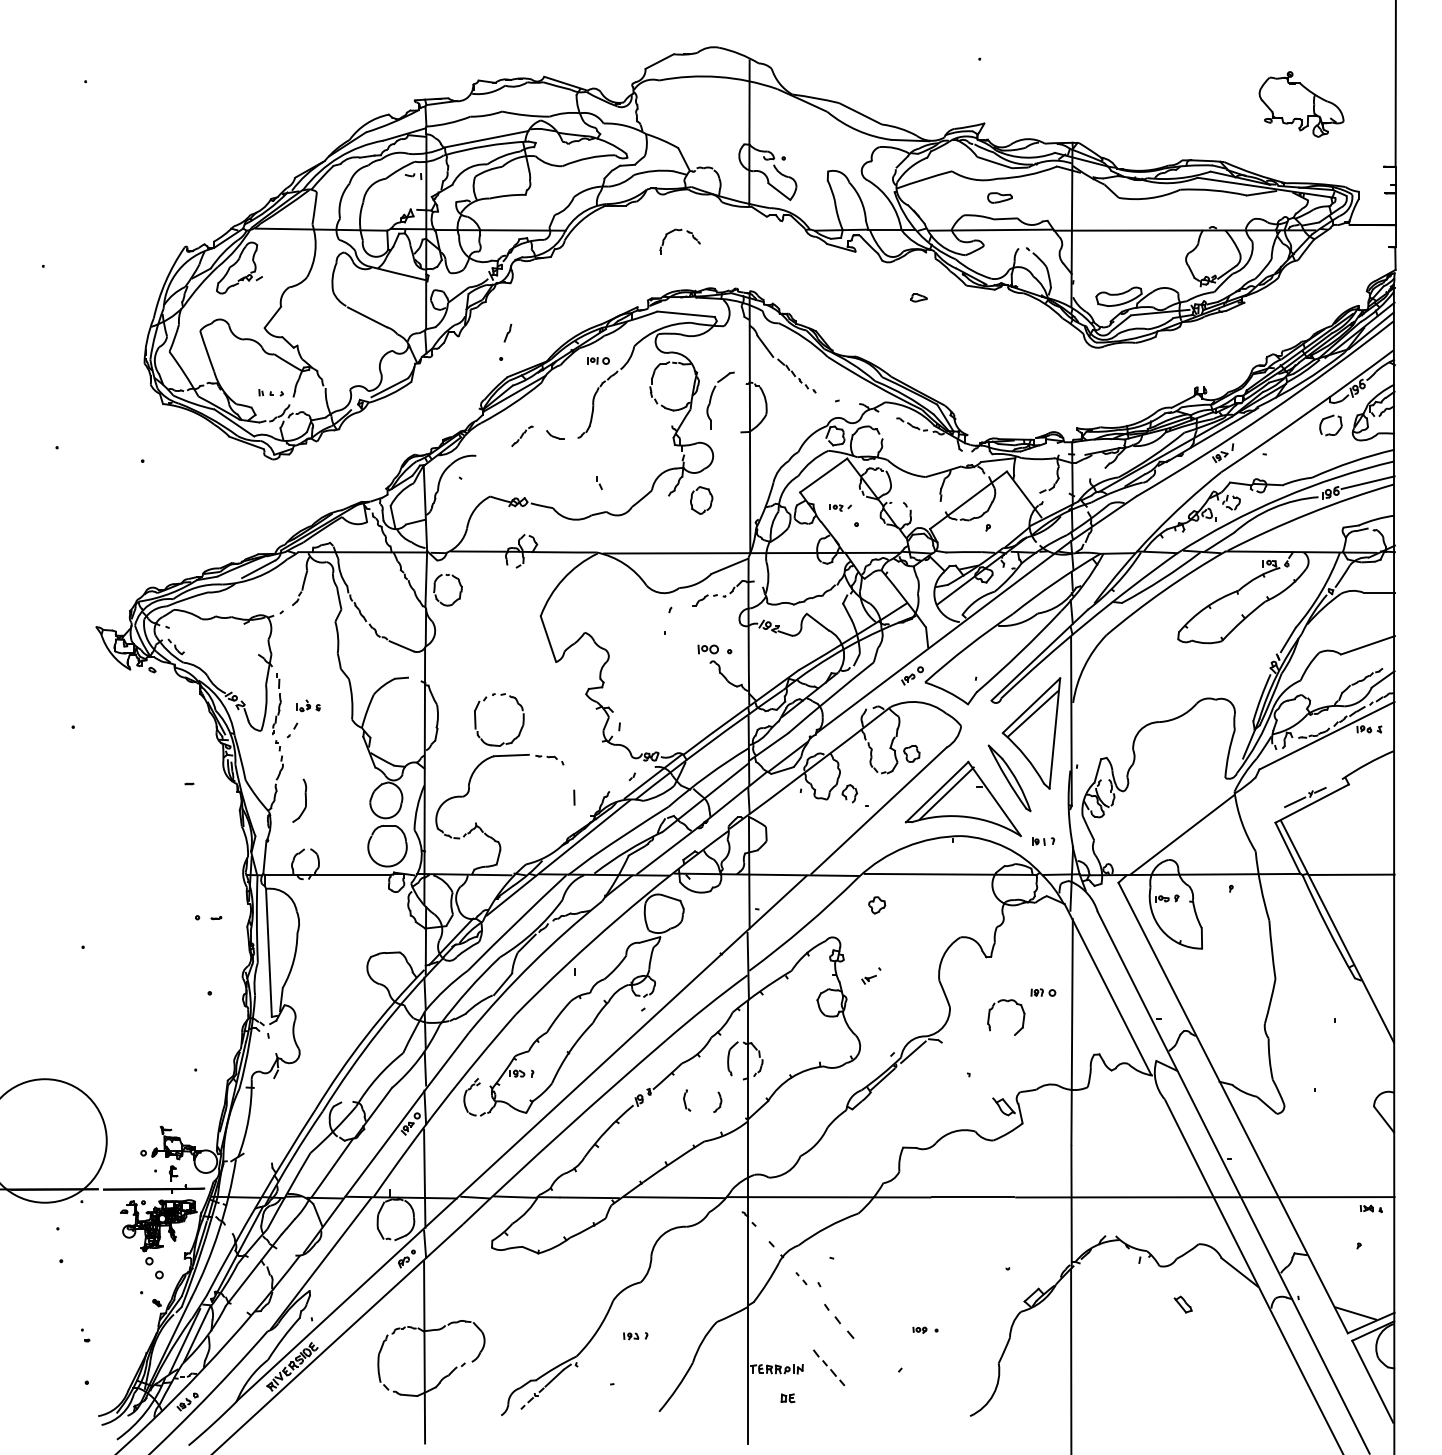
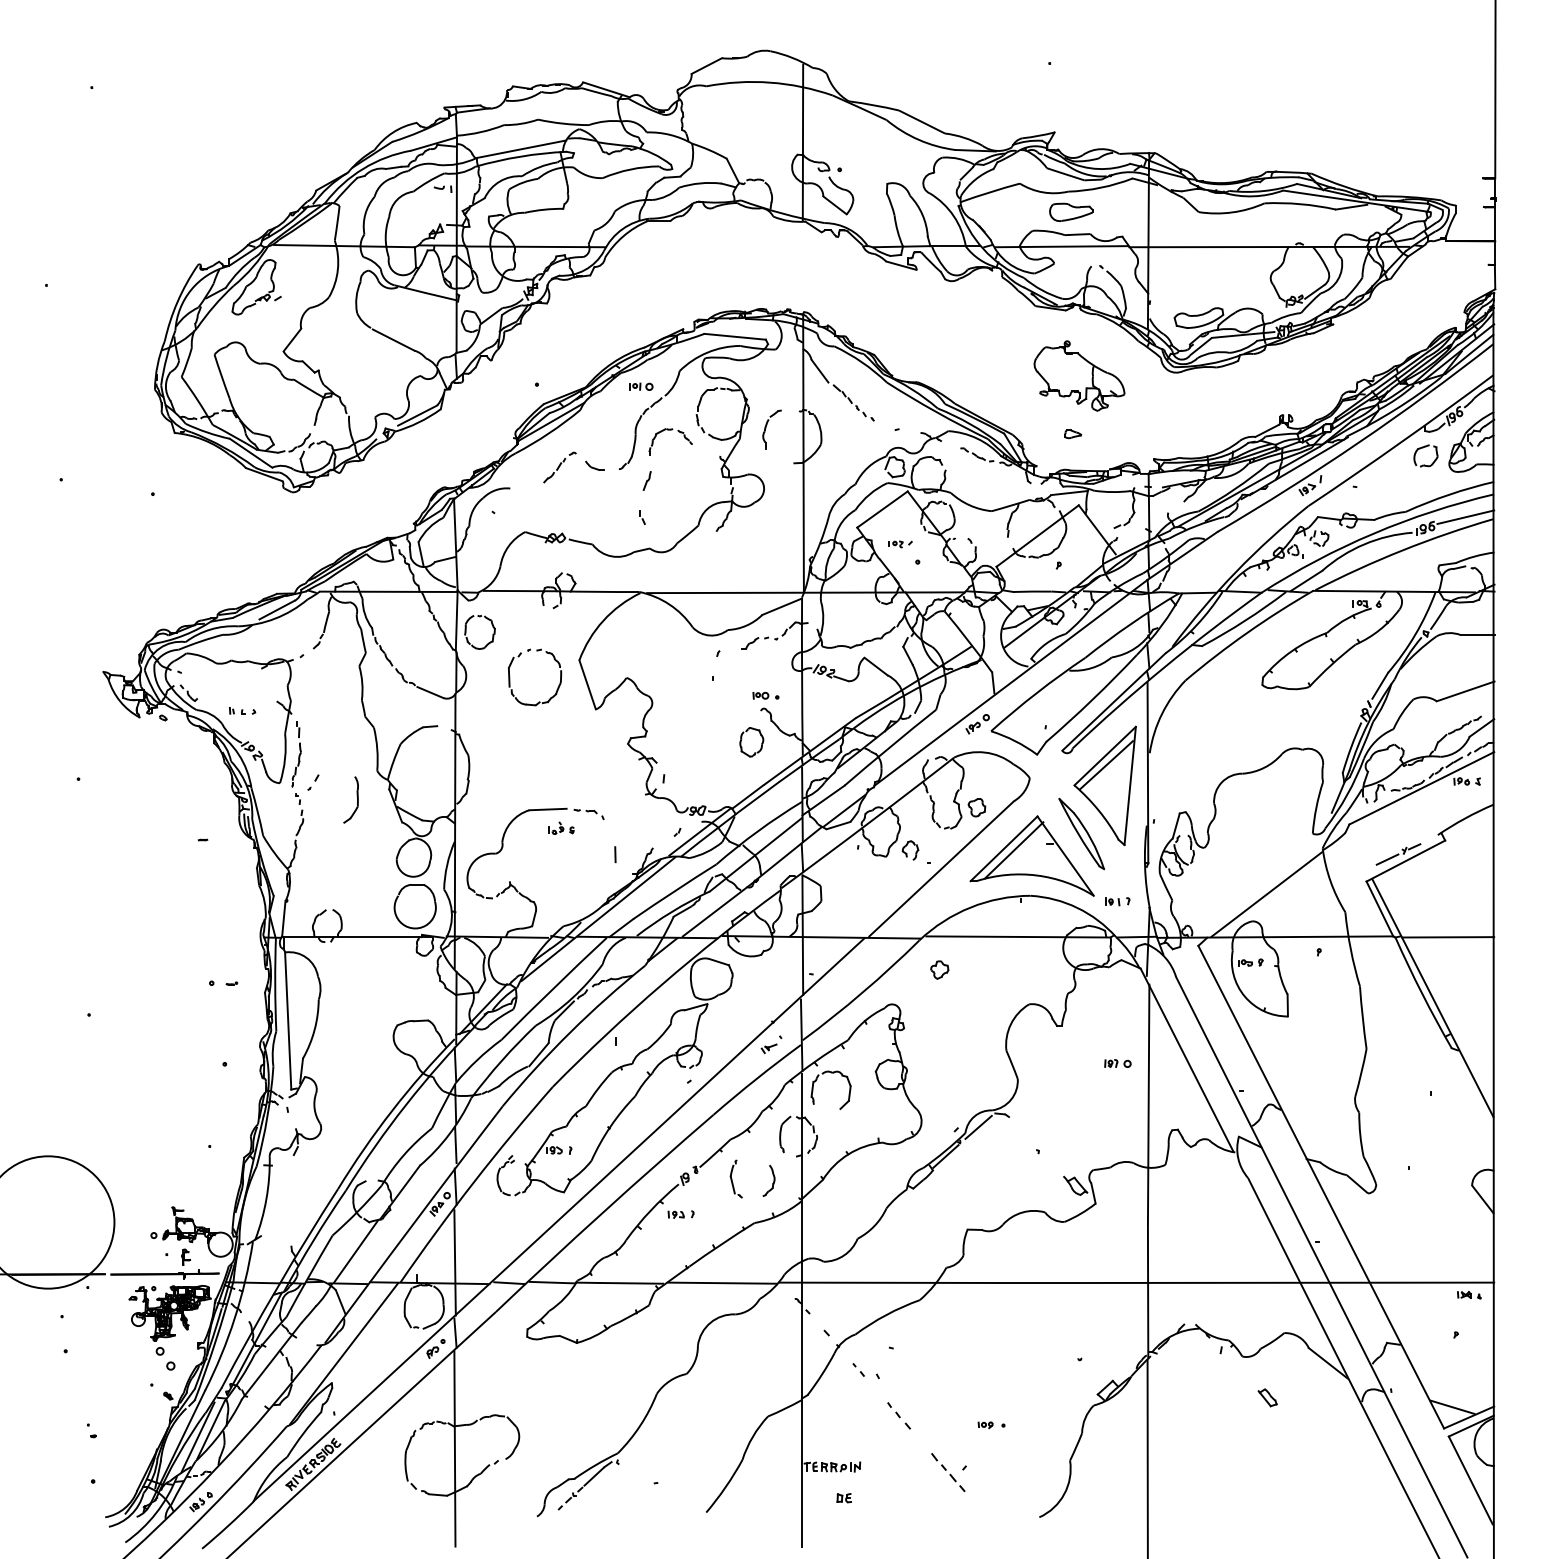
part: (1301, 103) -> (1079, 375), moved
part: (1000, 197) -> (1071, 211), size x1.67
part: (679, 230) -> (670, 430), moved
part: (919, 298) -> (1073, 434), moved
part: (507, 332) -> (646, 480), moved
part: (271, 392) -> (242, 710), moved
part: (720, 400) -> (771, 429), size x0.62
part: (522, 436) -> (559, 467), size x1.43
part: (701, 500) -> (751, 742), moved
part: (714, 649) -> (765, 695), size x0.71
part: (308, 705) -> (561, 827), moved
part: (520, 729) -> (557, 687), moved
part: (304, 797) -> (356, 796), moved
part: (871, 975) -> (771, 1044), moved
part: (1006, 1001) -> (831, 1073), moved
part: (686, 1099) -> (735, 1178), size x1.67
part: (717, 1101) -> (768, 1180), size x1.43
part: (838, 1321) -> (898, 1415), size x0.71
part: (635, 1336) -> (680, 1214), moved
part: (829, 1367) -> (948, 1472), moved

